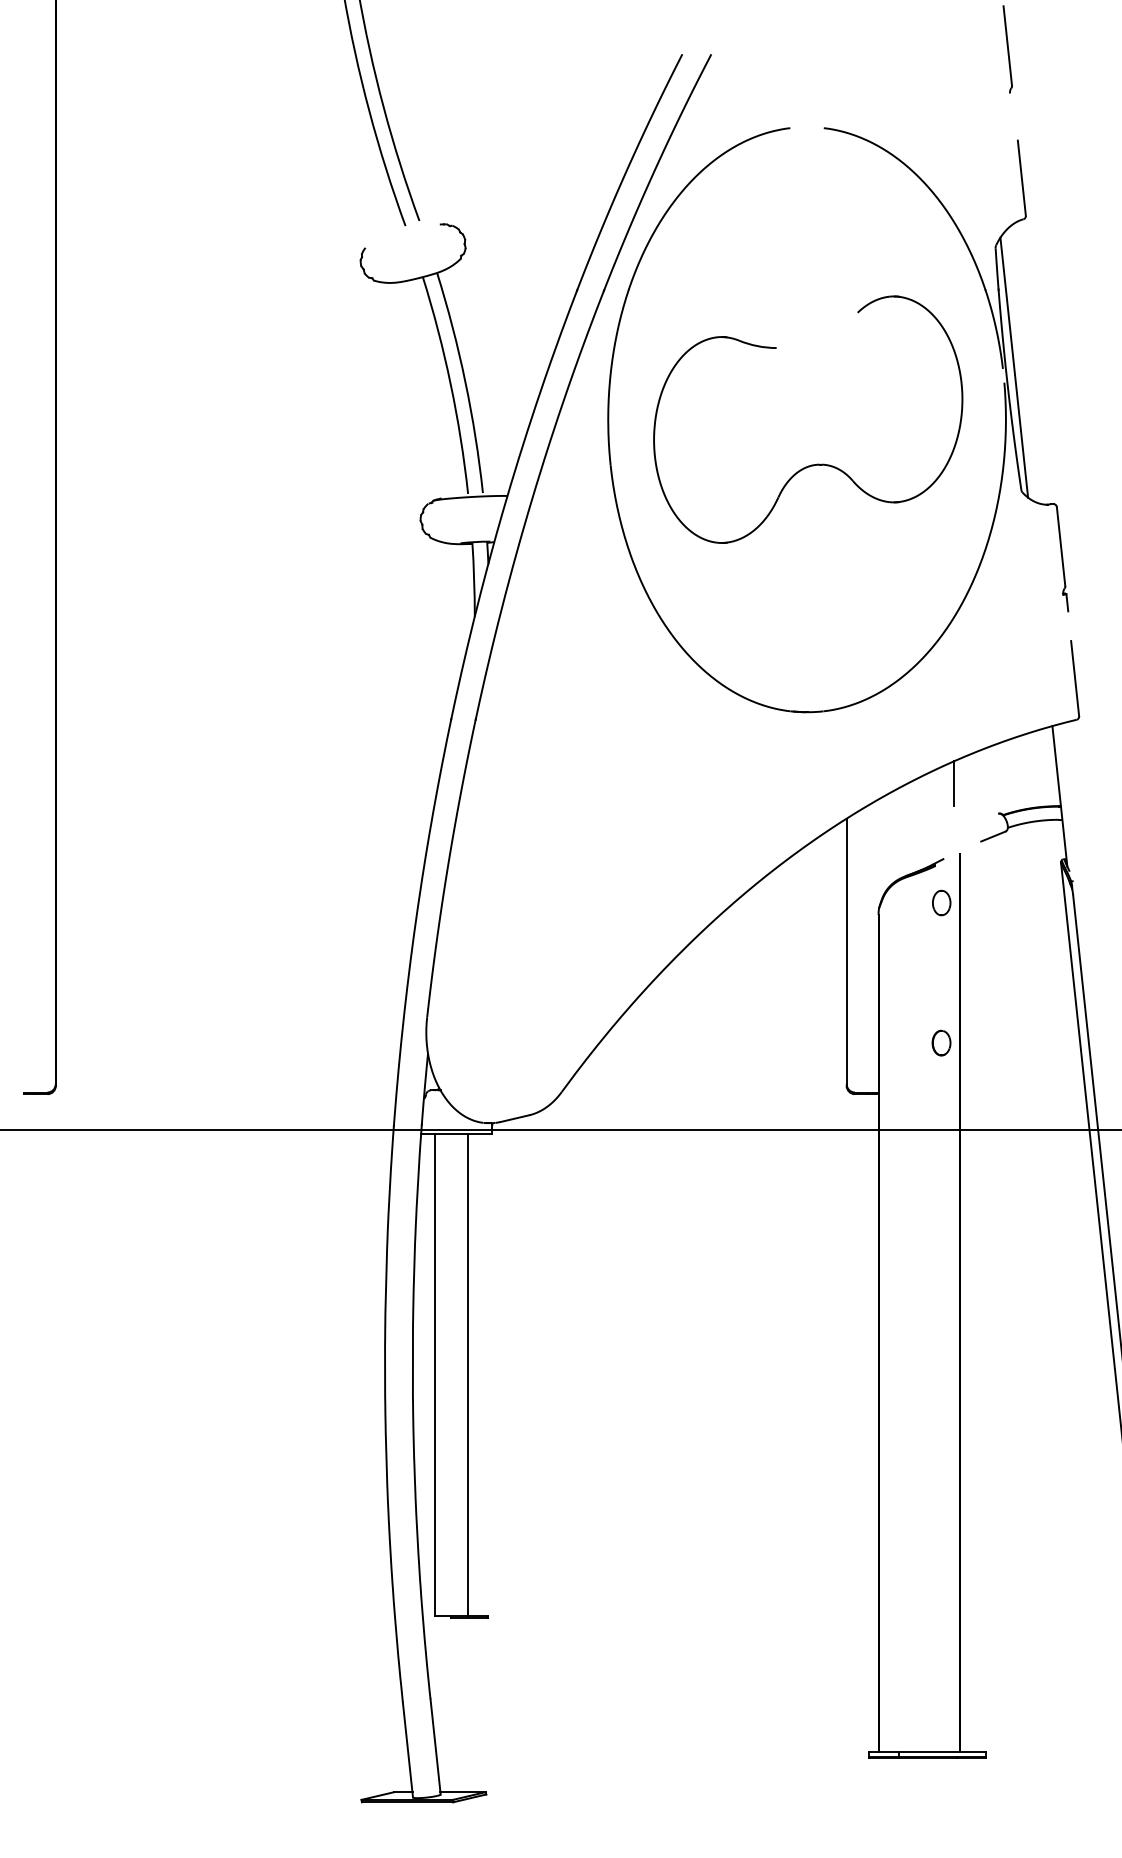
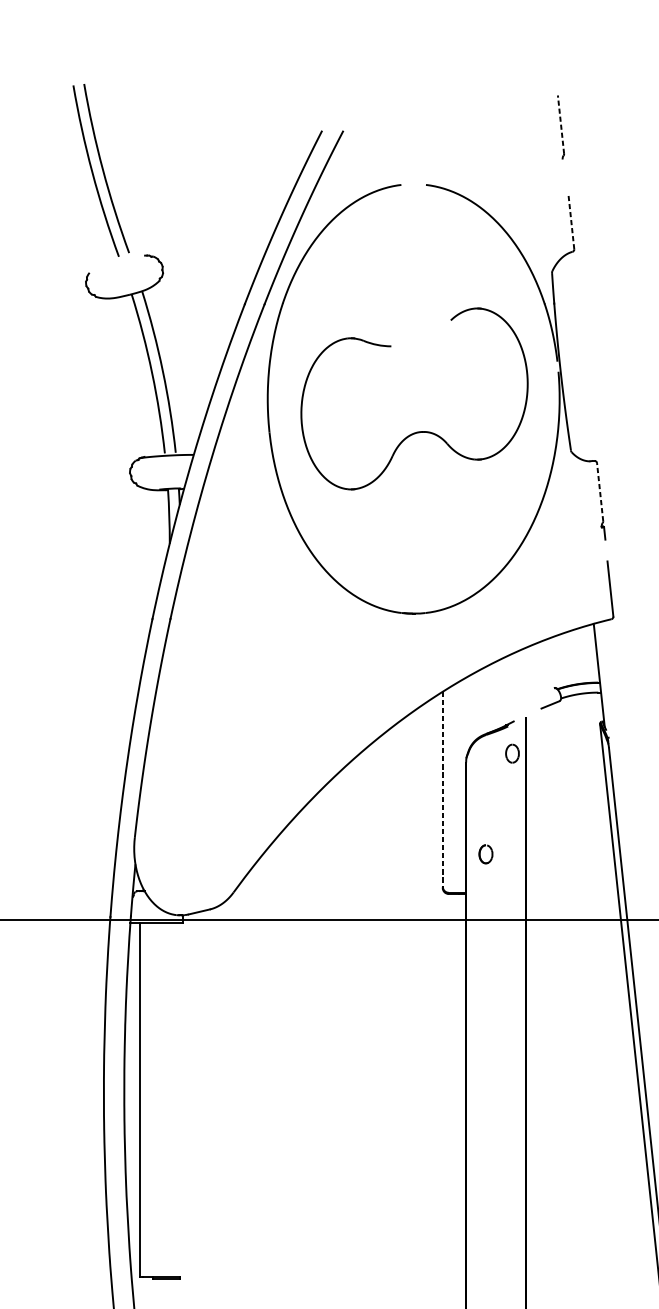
line: (1007, 45) -> (560, 124), solid -> dashed
line: (1021, 178) -> (571, 221), solid -> dashed
line: (1014, 367) -> (565, 360), removed
line: (1061, 546) -> (600, 492), solid -> dashed
line: (953, 783) -> (521, 665), removed
line: (846, 951) -> (442, 789), solid -> dashed
part: (941, 1042) -> (485, 853), moved
line: (467, 1374) -> (164, 1099), removed

